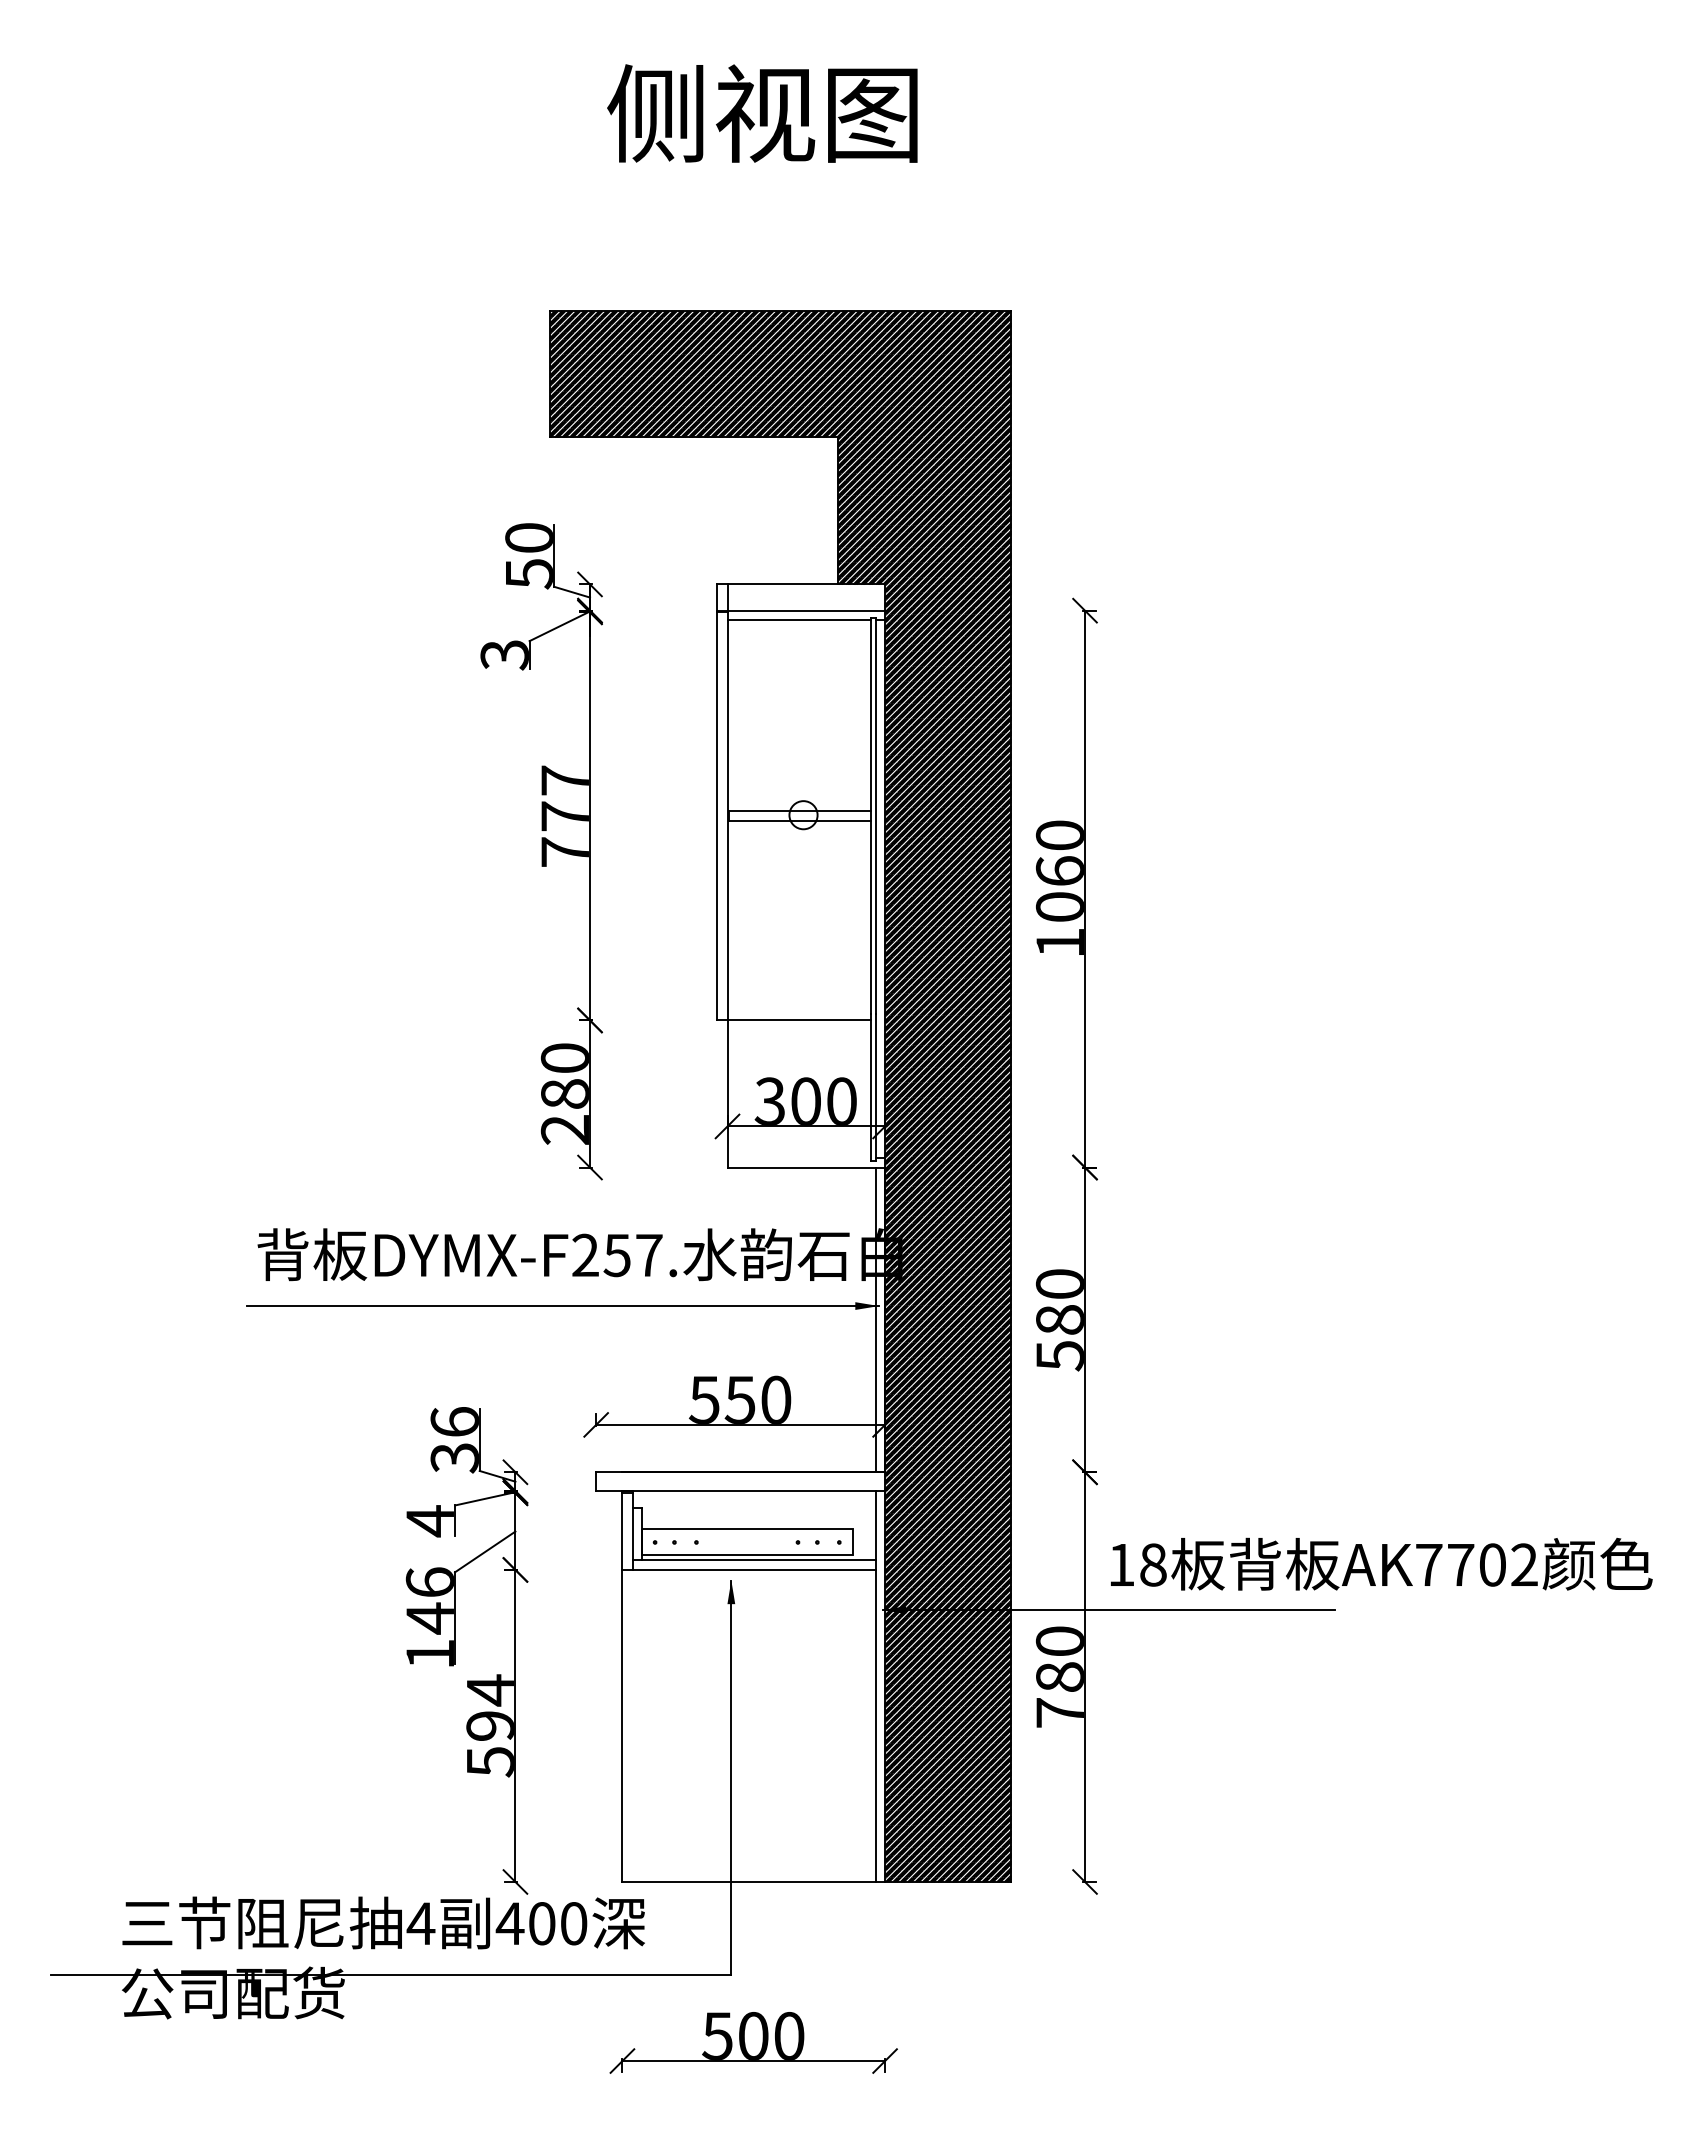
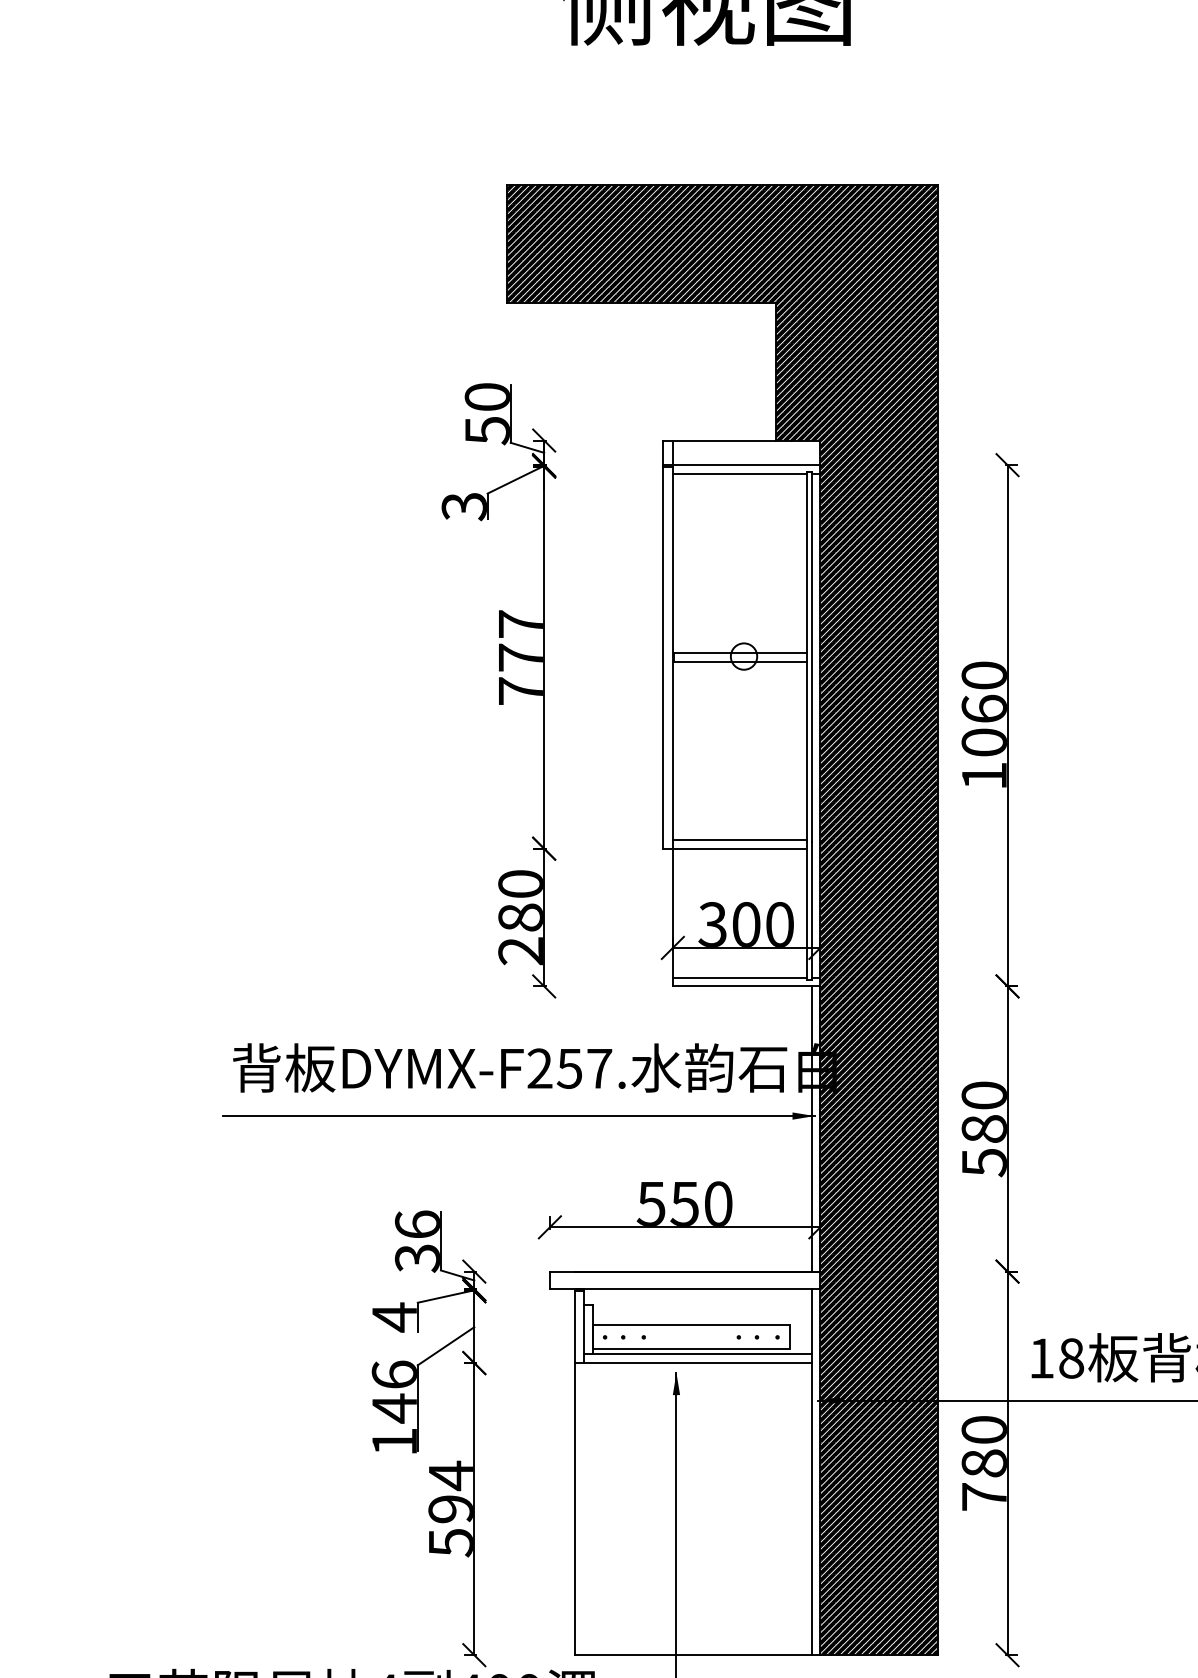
line: (798, 1011) -> (739, 840), added
line: (798, 1158) -> (739, 977), added

